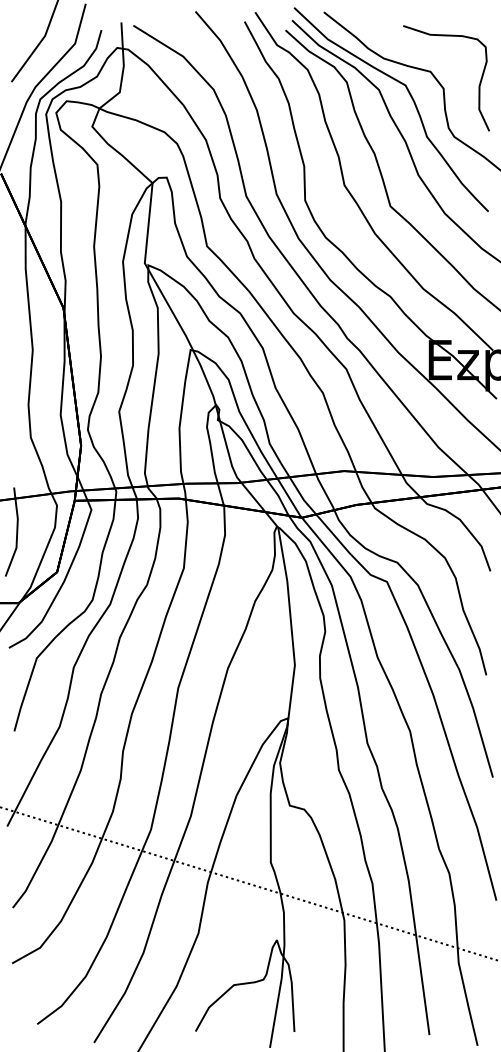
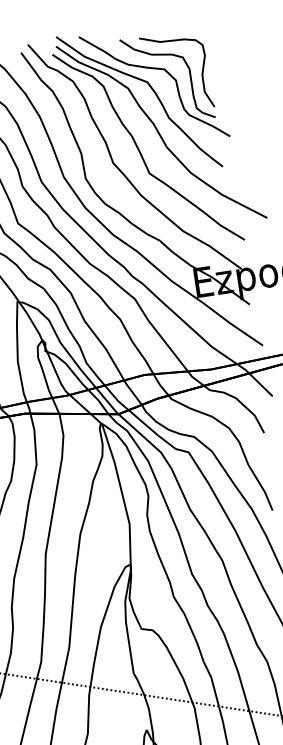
curve: (462, 84) -> (189, 75), added

